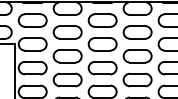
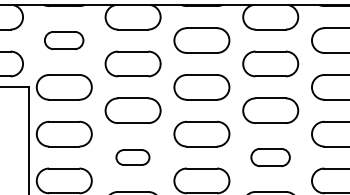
part: (32, 20) -> (63, 40), size x0.7
part: (67, 79) -> (132, 156), size x0.6
part: (137, 79) -> (270, 156), size x0.7

